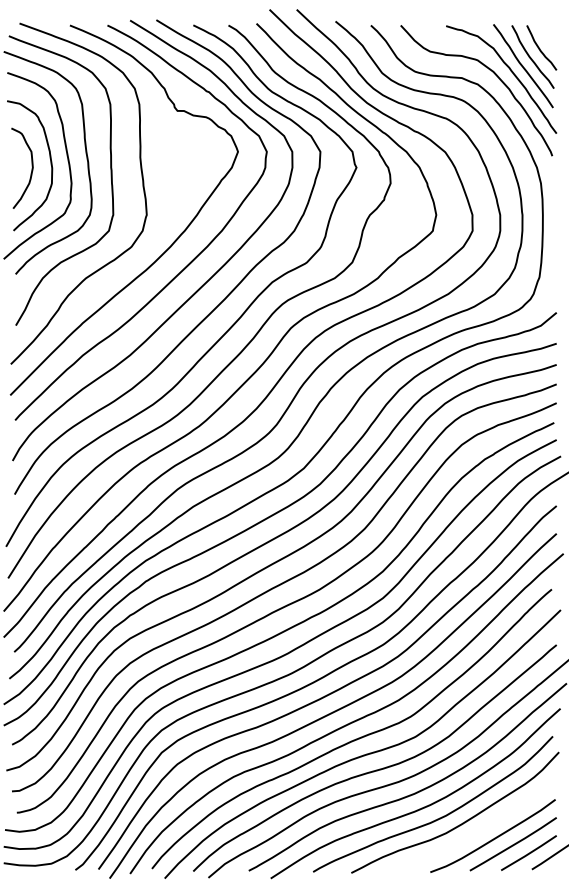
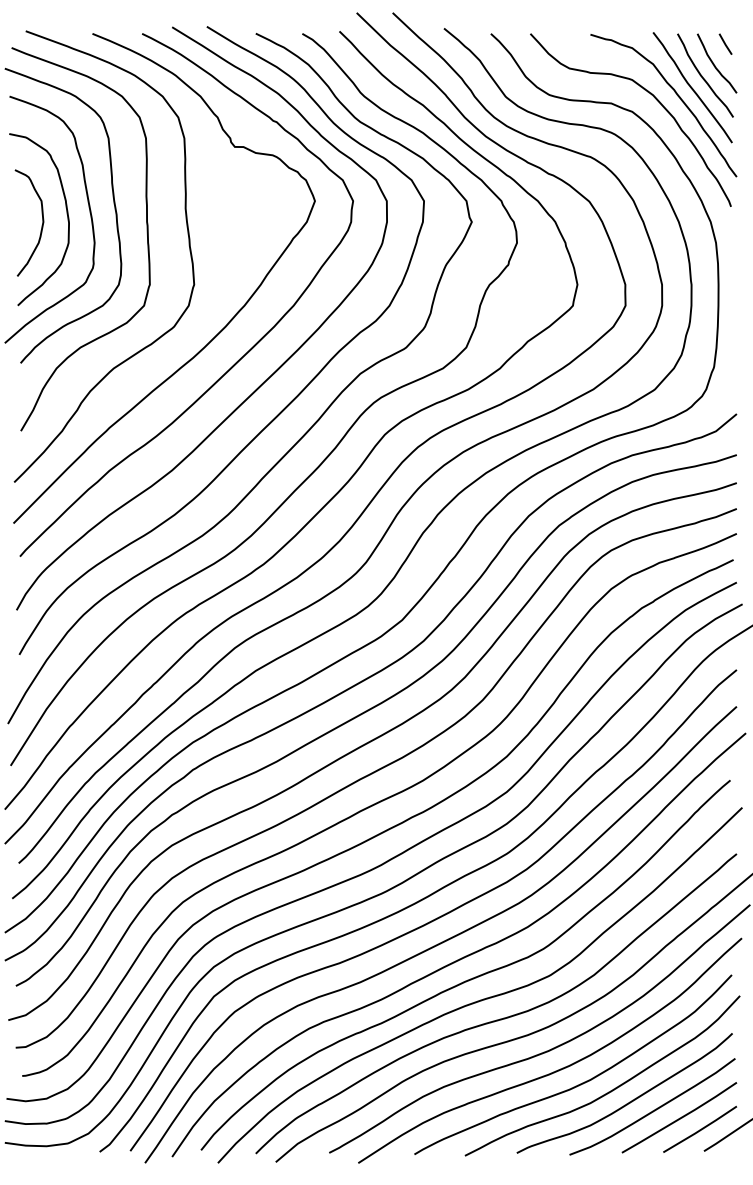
line: (548, 33) -> (725, 44), added
curve: (474, 832) -> (628, 1102), added

